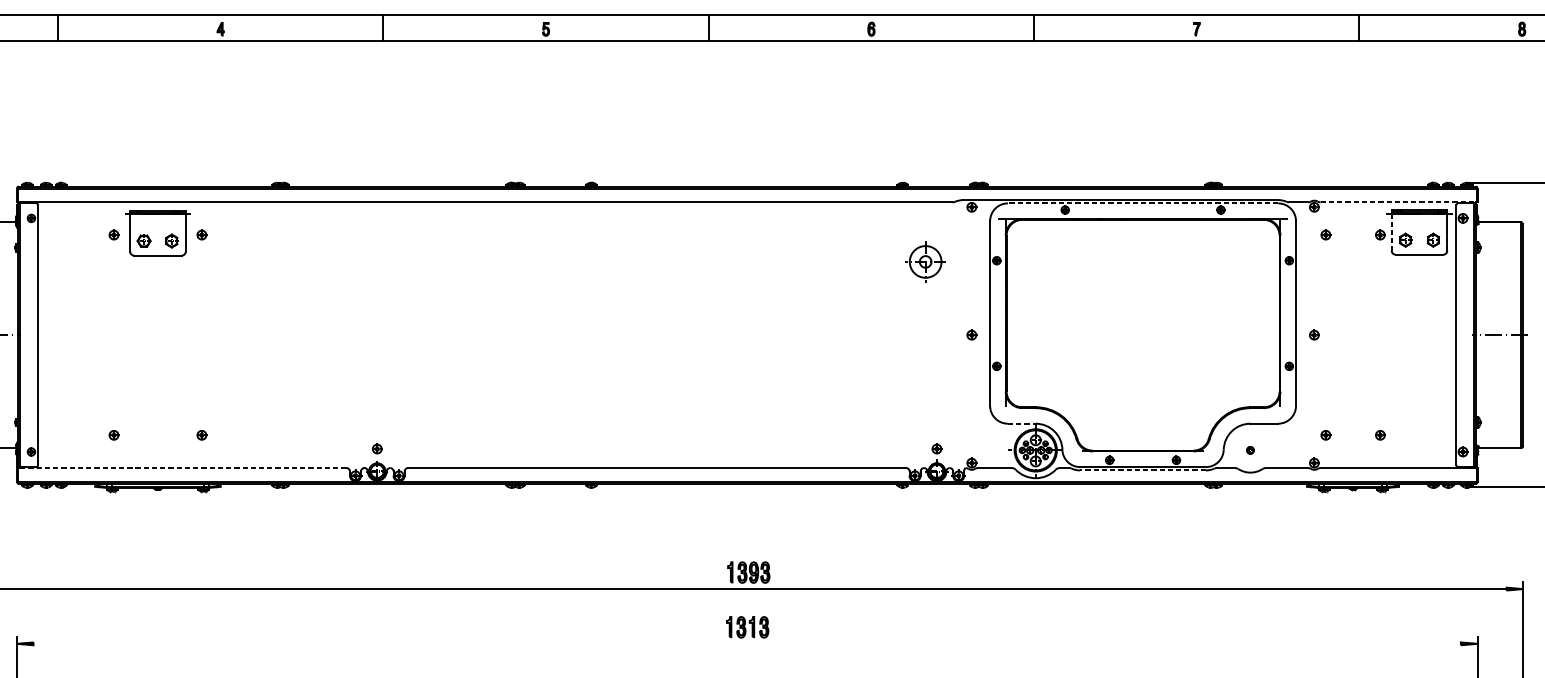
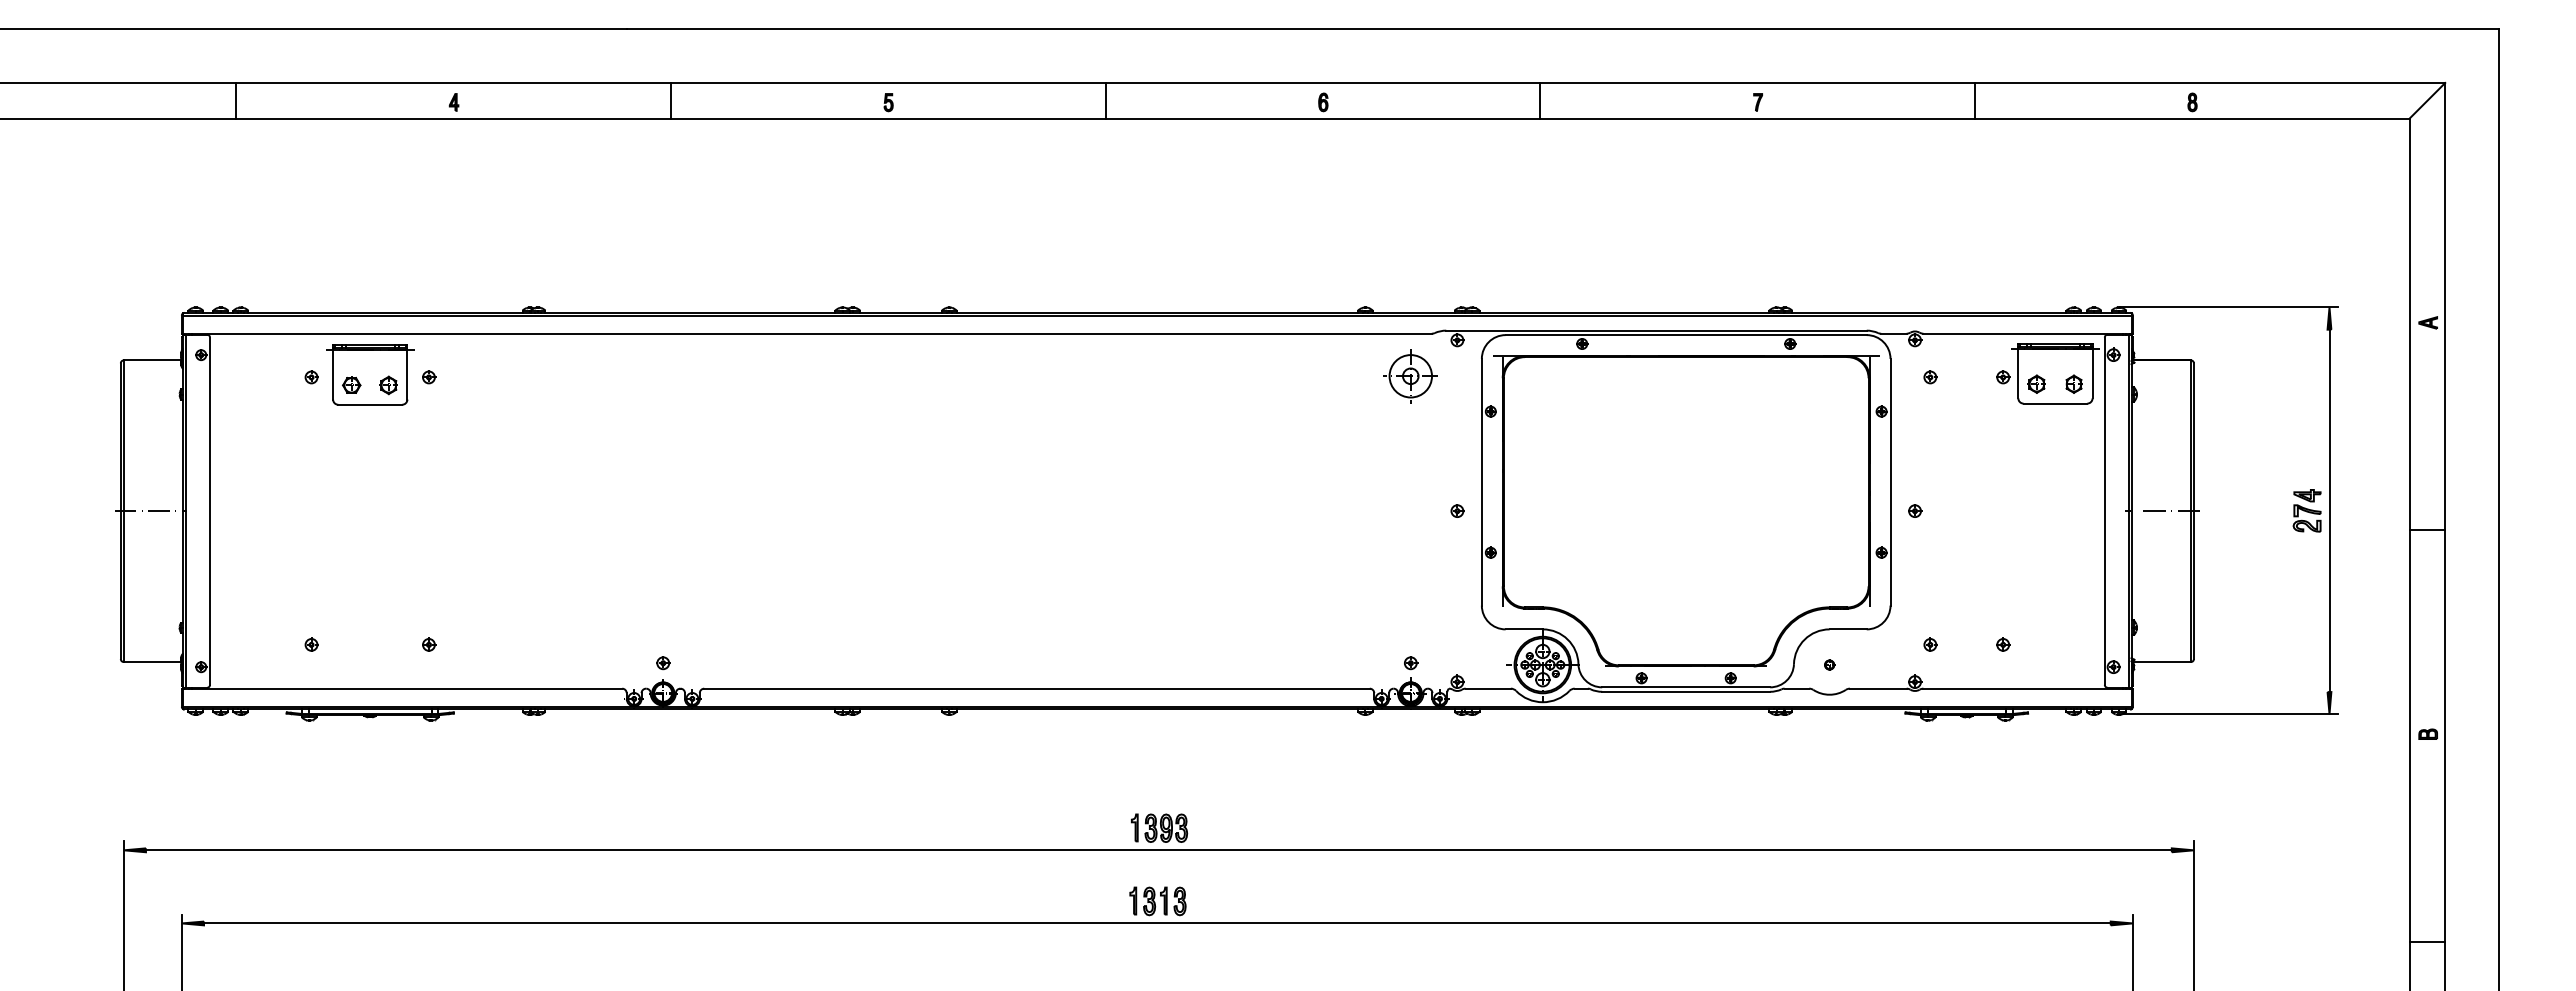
line: (1399, 202) -> (2028, 333), dashed -> solid
line: (1143, 203) -> (1686, 335), dashed -> solid
line: (1391, 232) -> (2018, 373), dashed -> solid
part: (925, 262) -> (1410, 376), moved
line: (1022, 423) -> (1524, 629), dashed -> solid
line: (182, 467) -> (402, 688), dashed -> solid
line: (1143, 470) -> (1686, 691), dashed -> solid
line: (747, 643) -> (1157, 923), added

